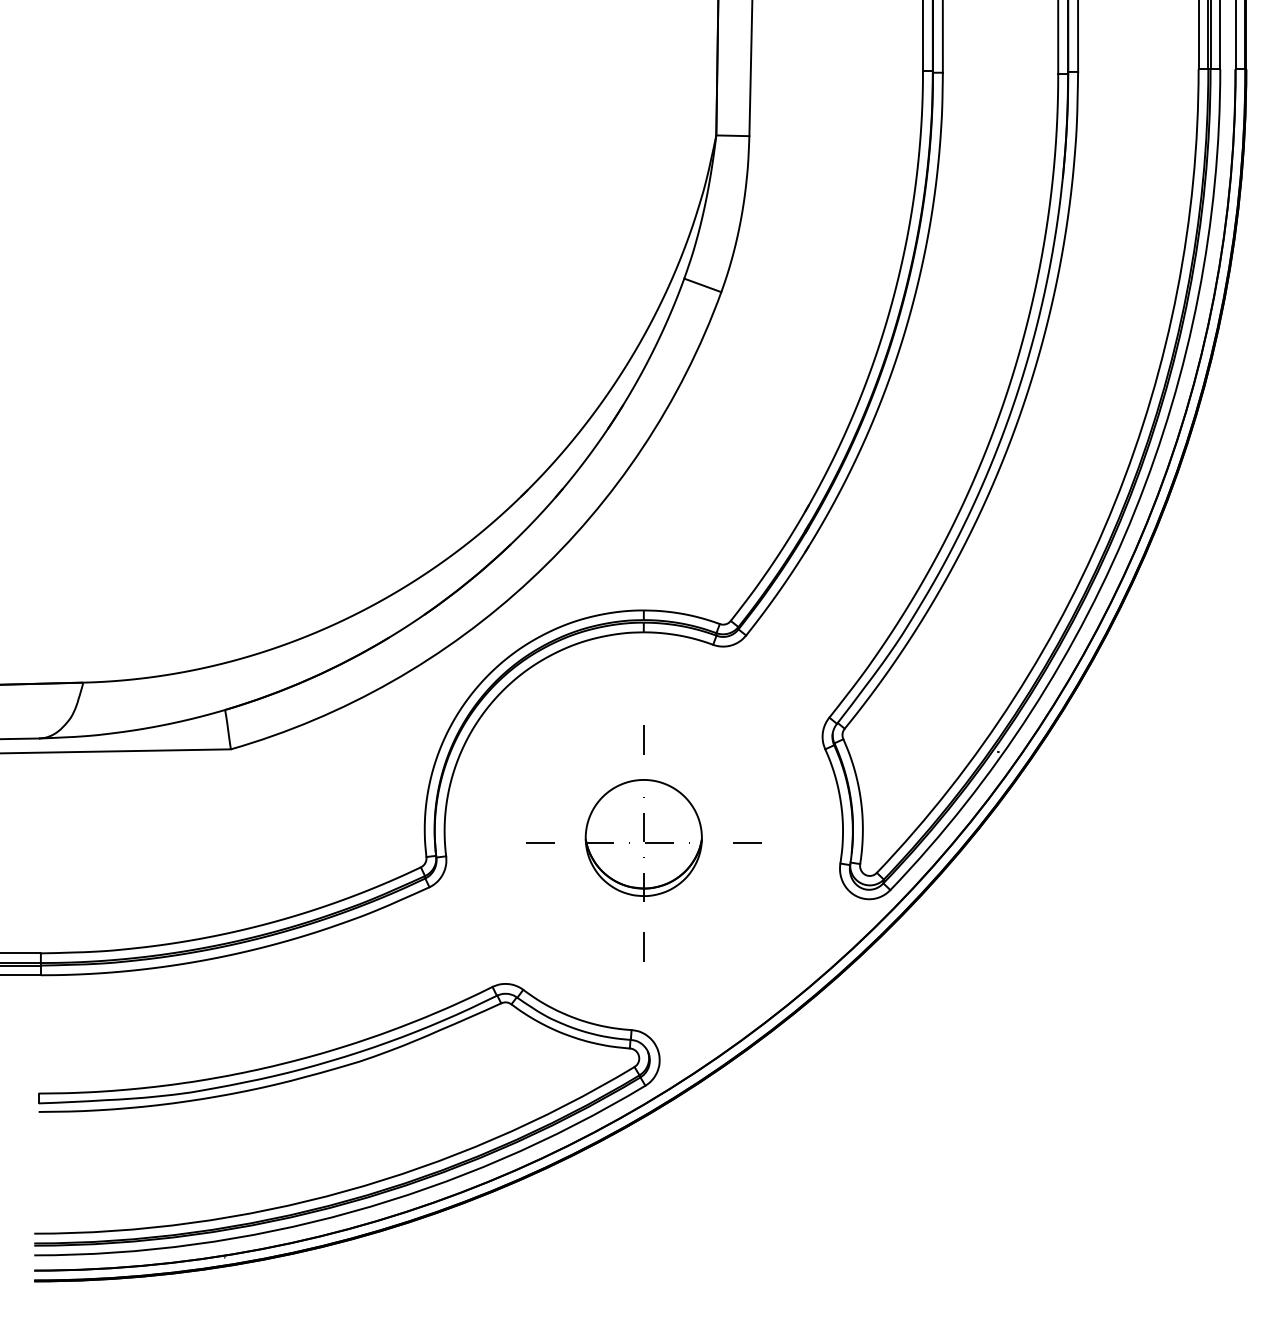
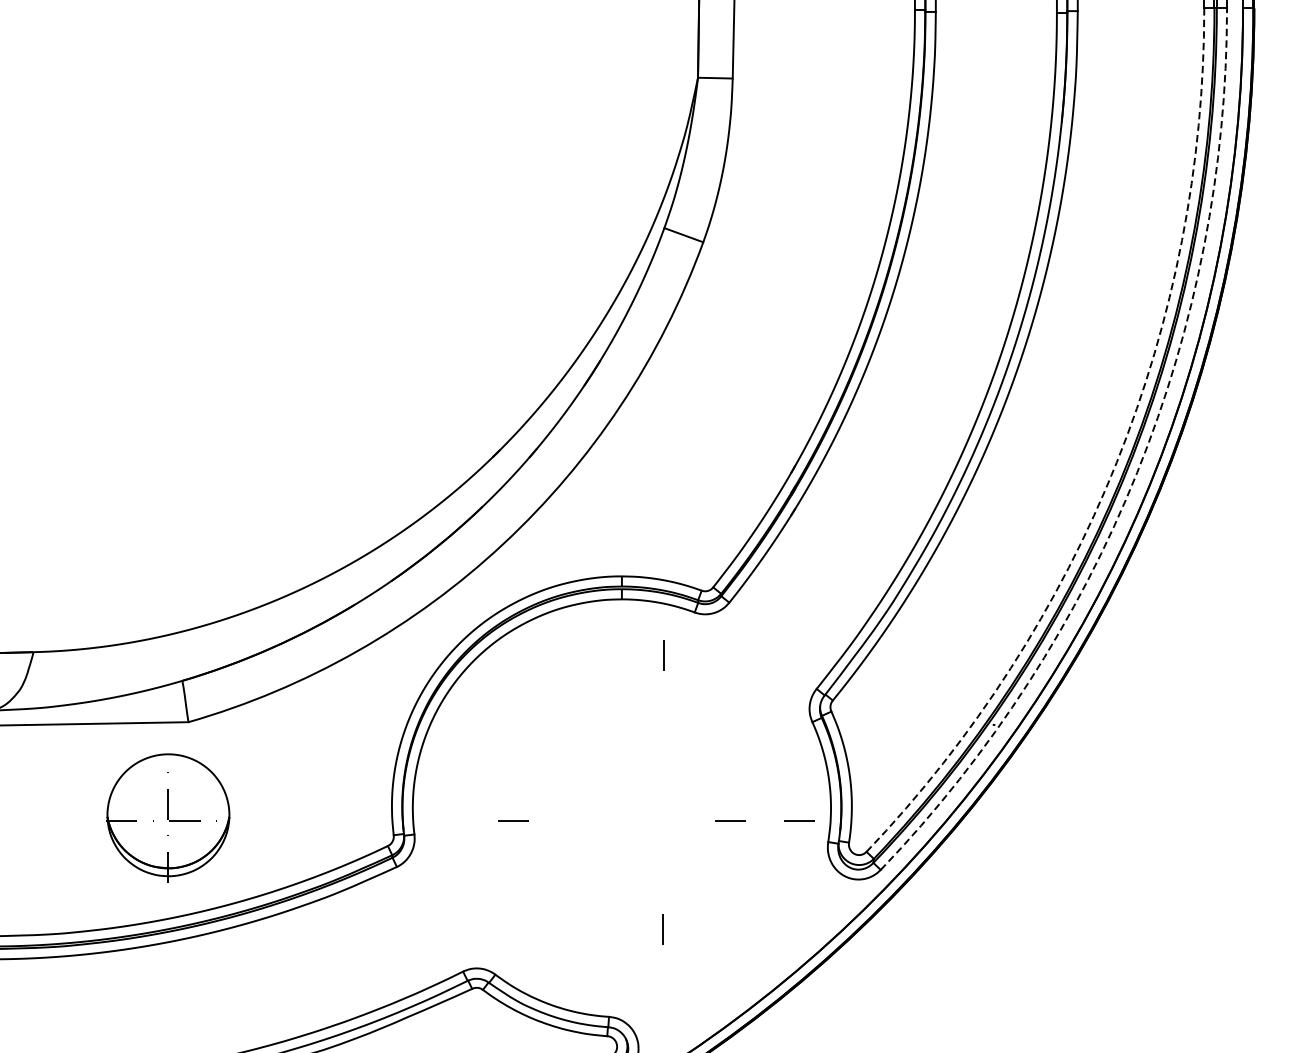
arc: (1115, 502) -> (1117, 463), solid -> dashed
arc: (1134, 511) -> (1136, 472), solid -> dashed
line: (643, 739) -> (663, 655), moved
part: (643, 840) -> (168, 817), moved
line: (813, 842) -> (800, 819), added
line: (643, 946) -> (662, 929), moved

